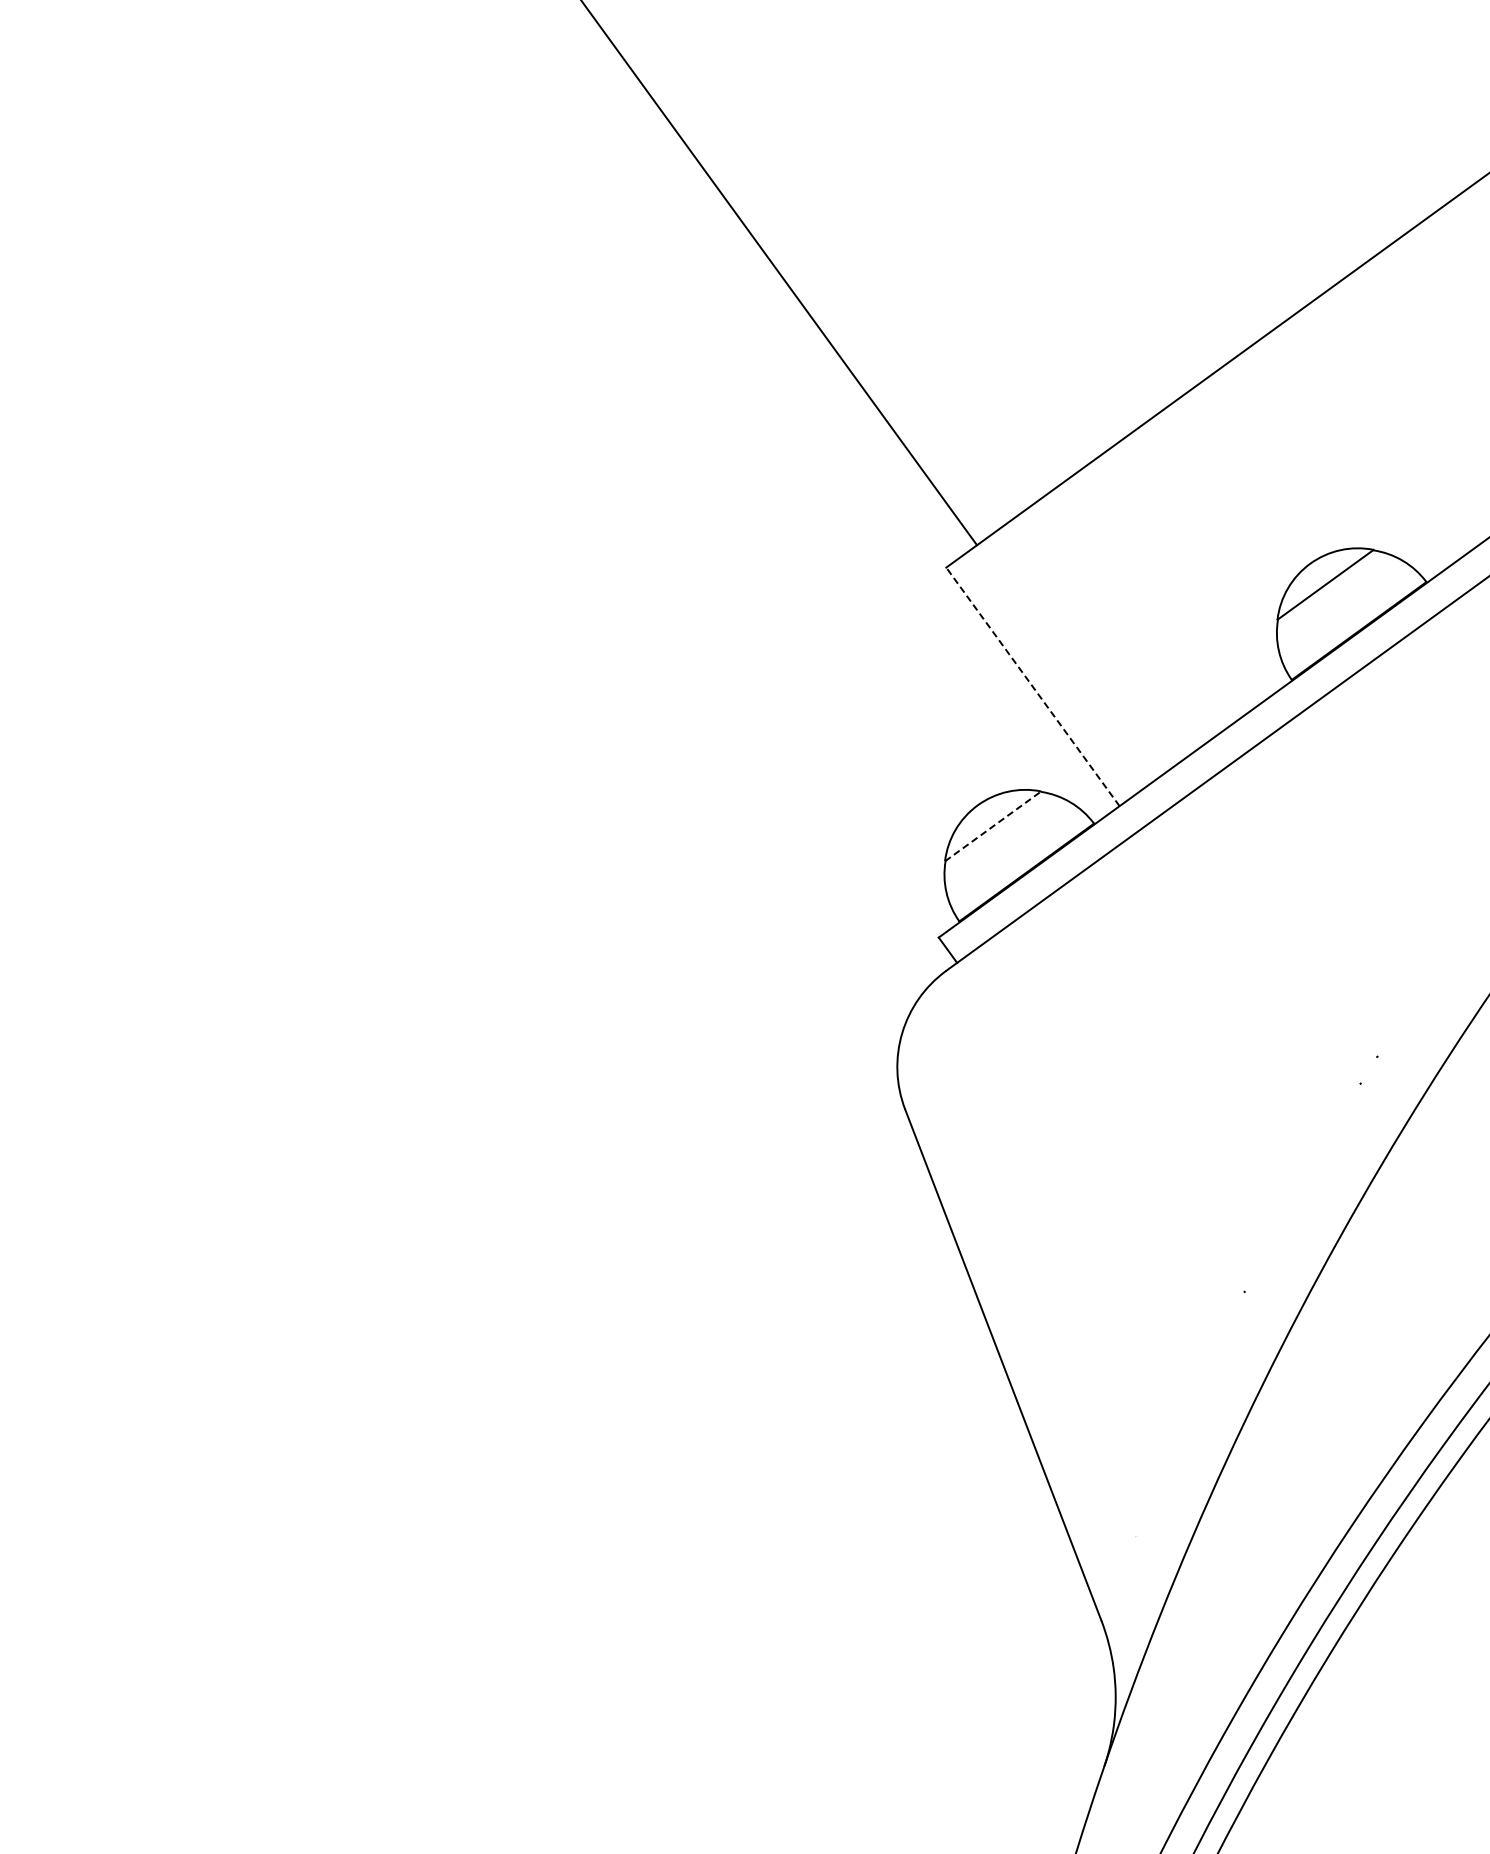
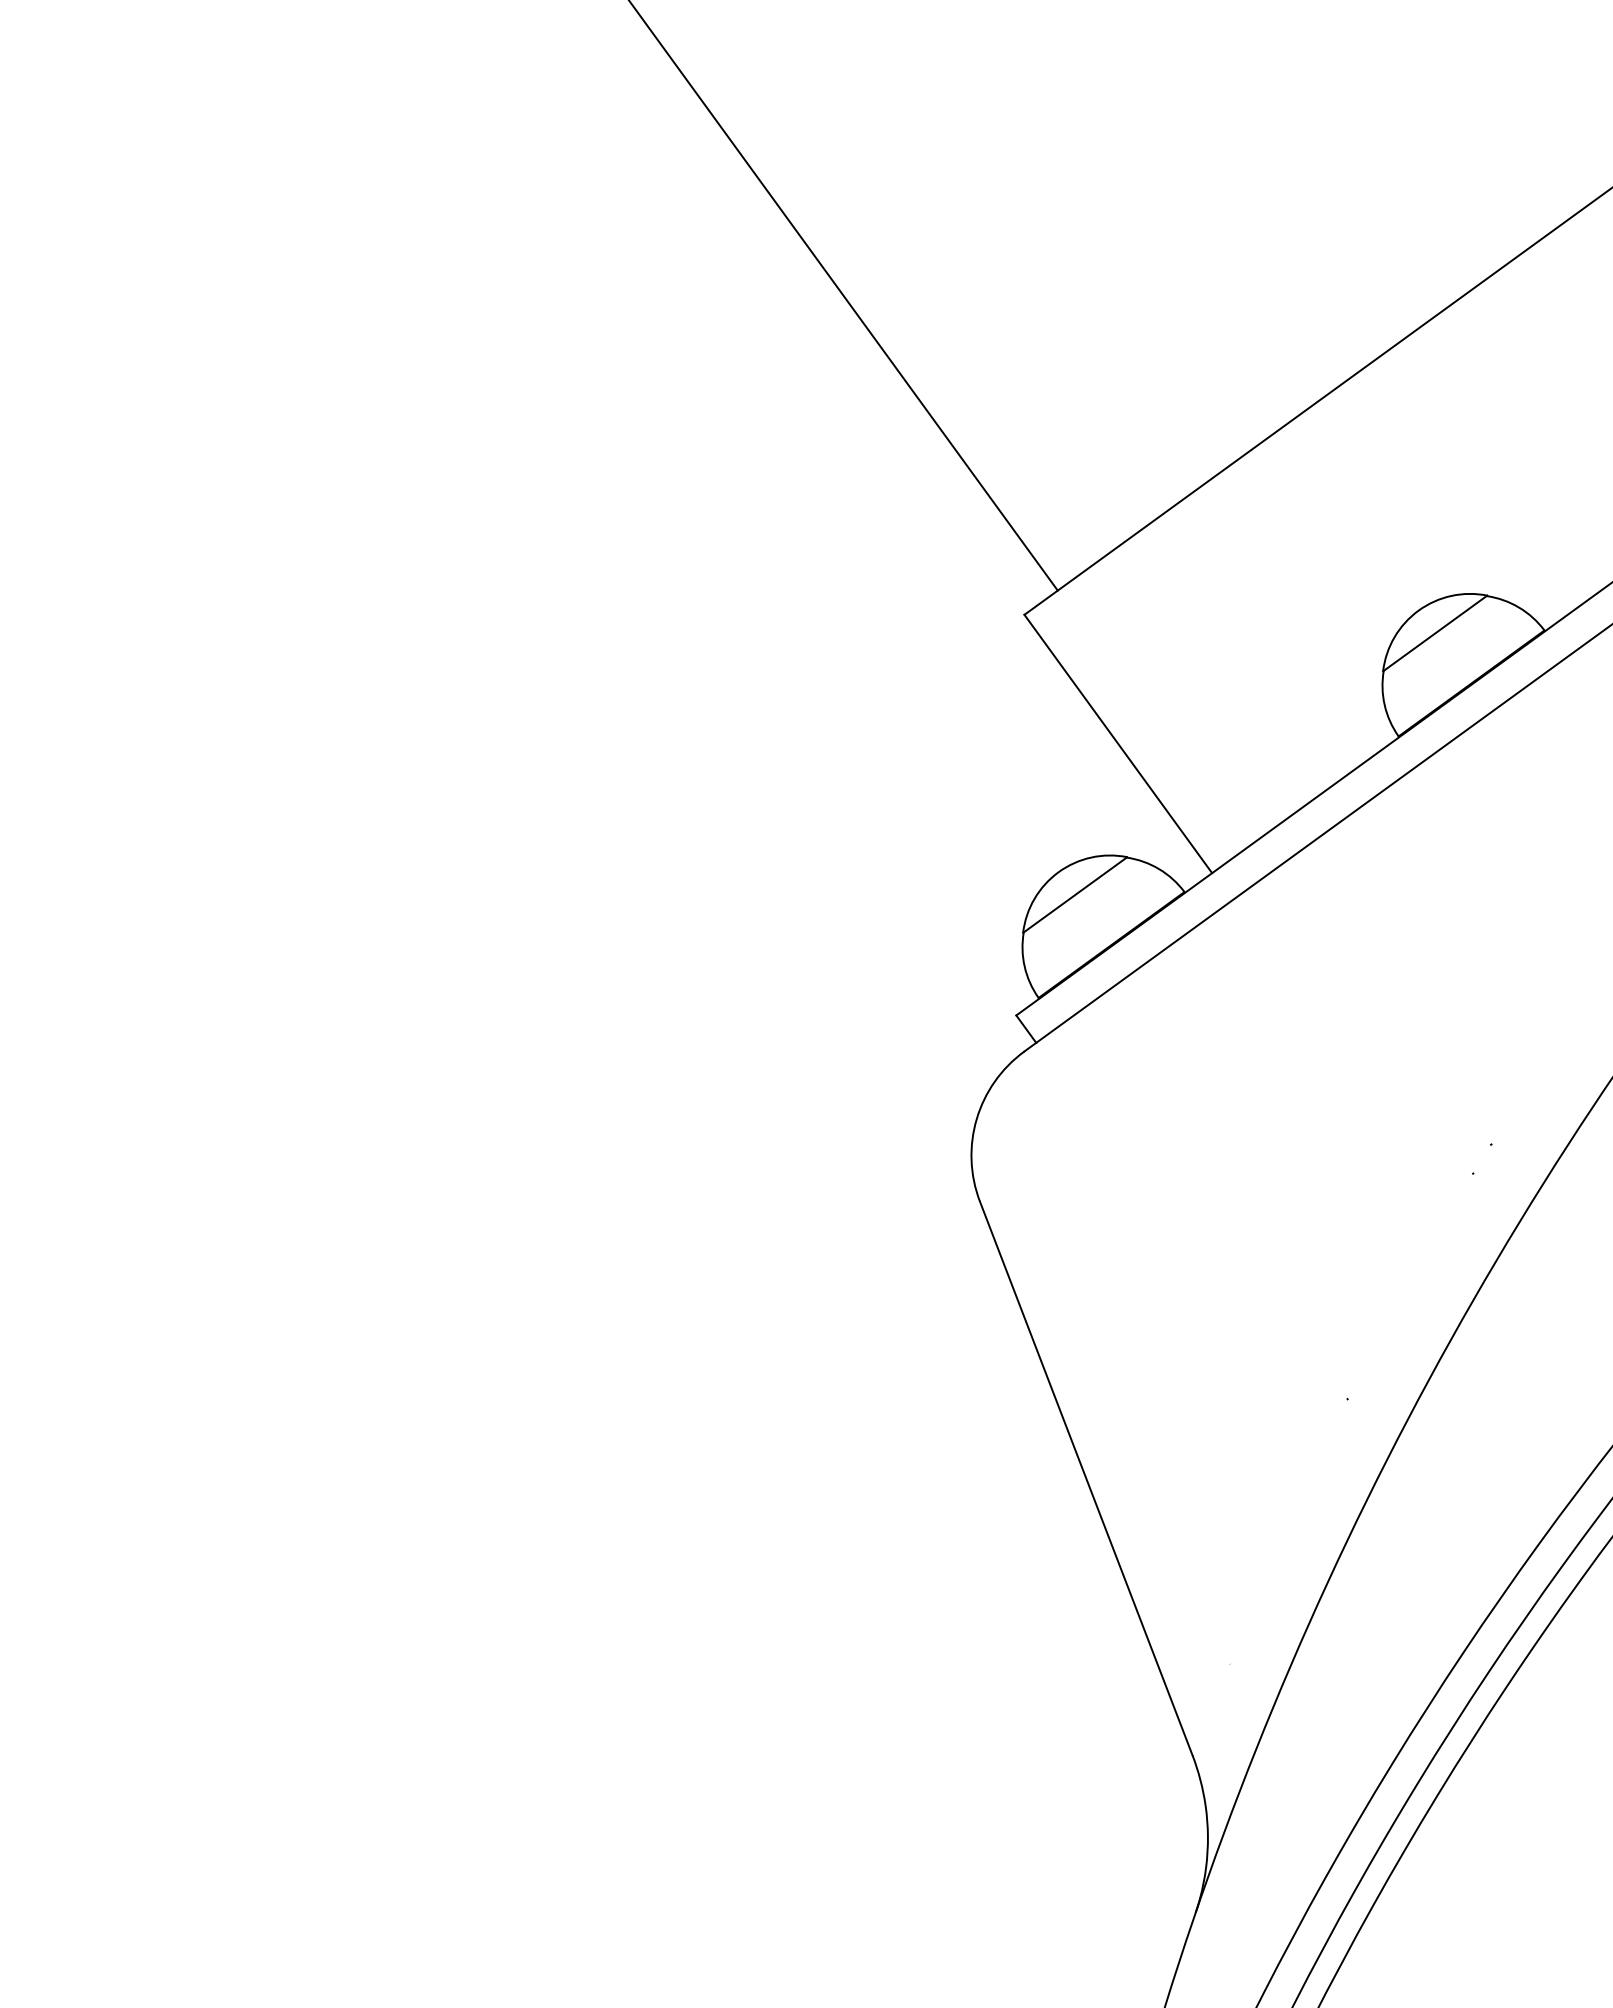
line: (1032, 686) -> (1117, 743), dashed -> solid
line: (993, 826) -> (1075, 895), dashed -> solid

